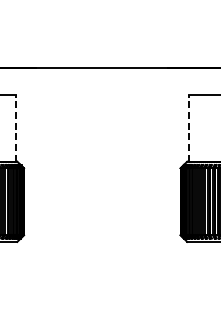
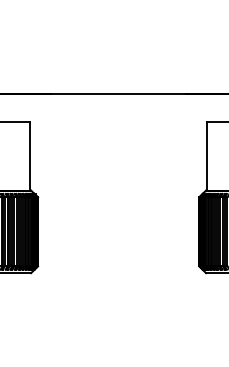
line: (15, 127) -> (29, 155), dashed -> solid
line: (188, 127) -> (207, 155), dashed -> solid

